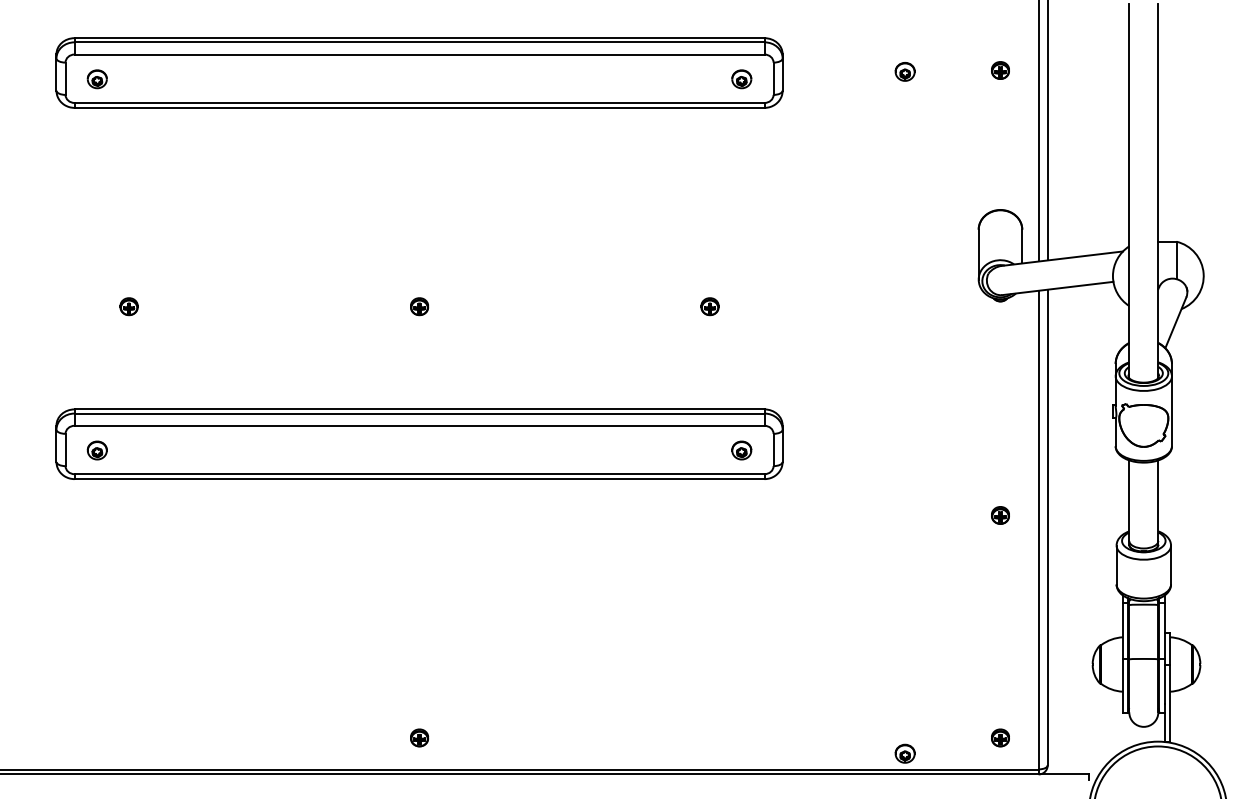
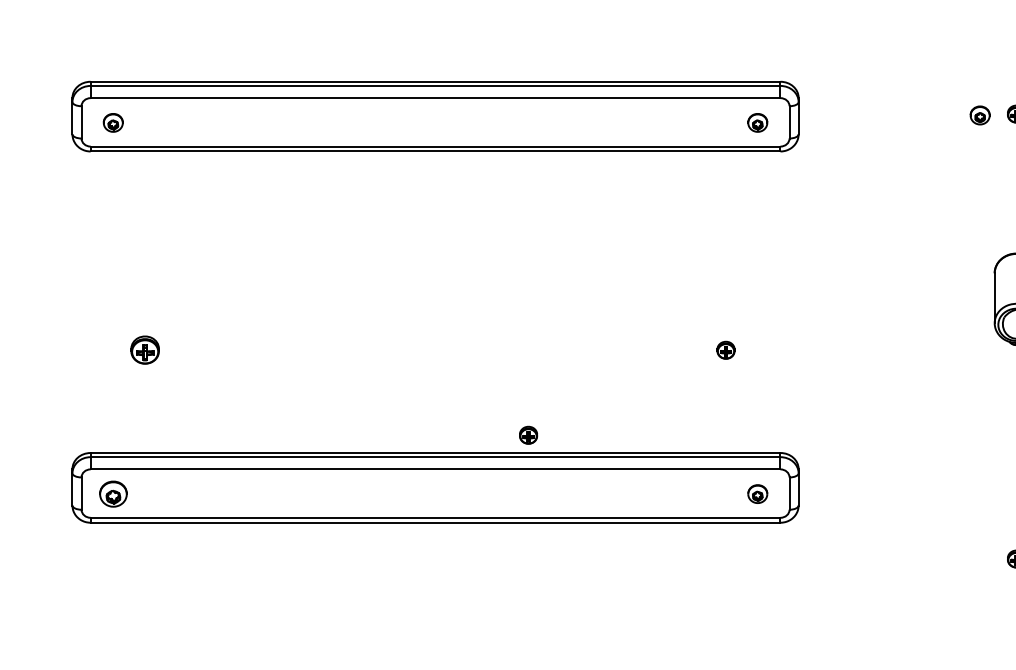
part: (904, 71) -> (979, 115), moved
part: (128, 306) -> (144, 350), size x1.6
part: (419, 306) -> (528, 435), moved
part: (96, 450) -> (112, 494), size x1.4

